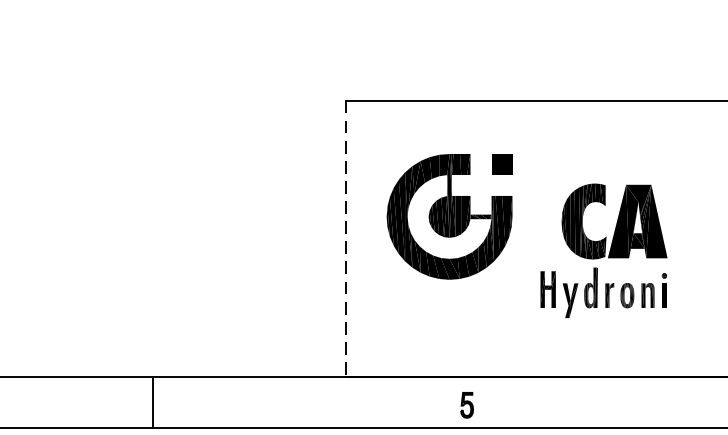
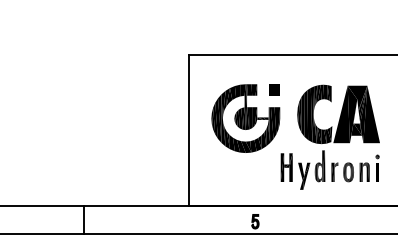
line: (346, 238) -> (189, 130), dashed -> solid
part: (602, 249) -> (329, 136), size x1.43

